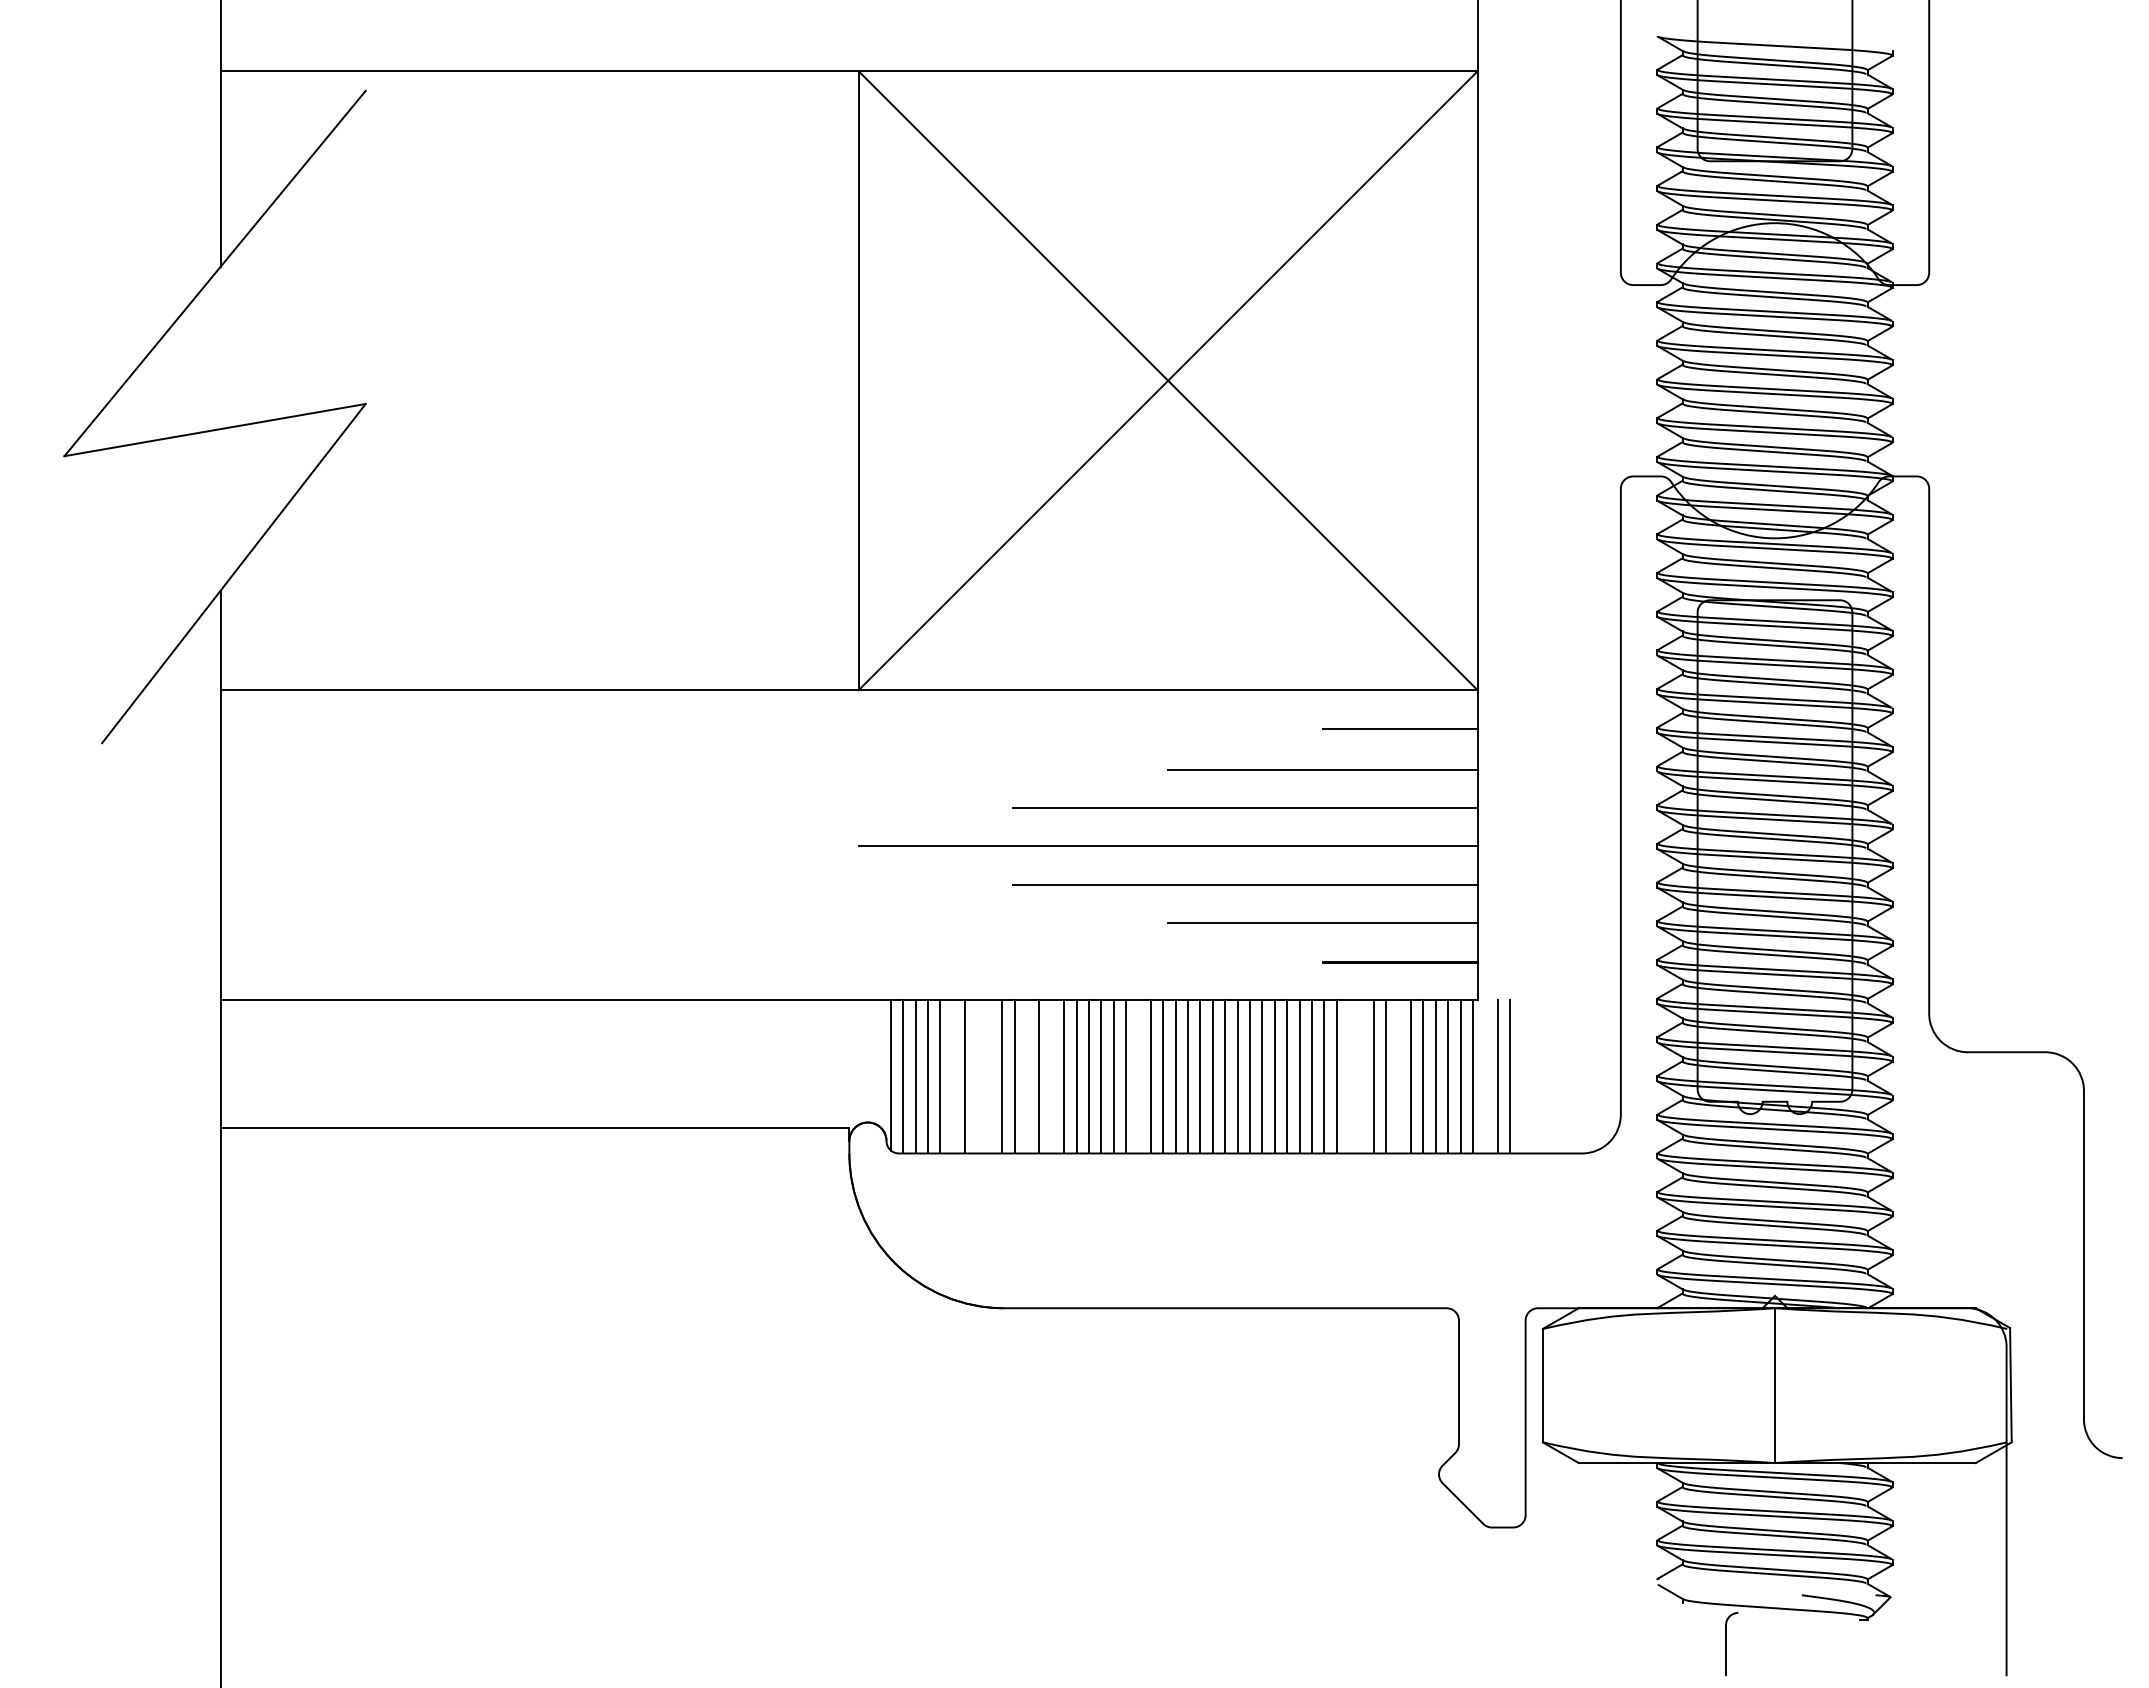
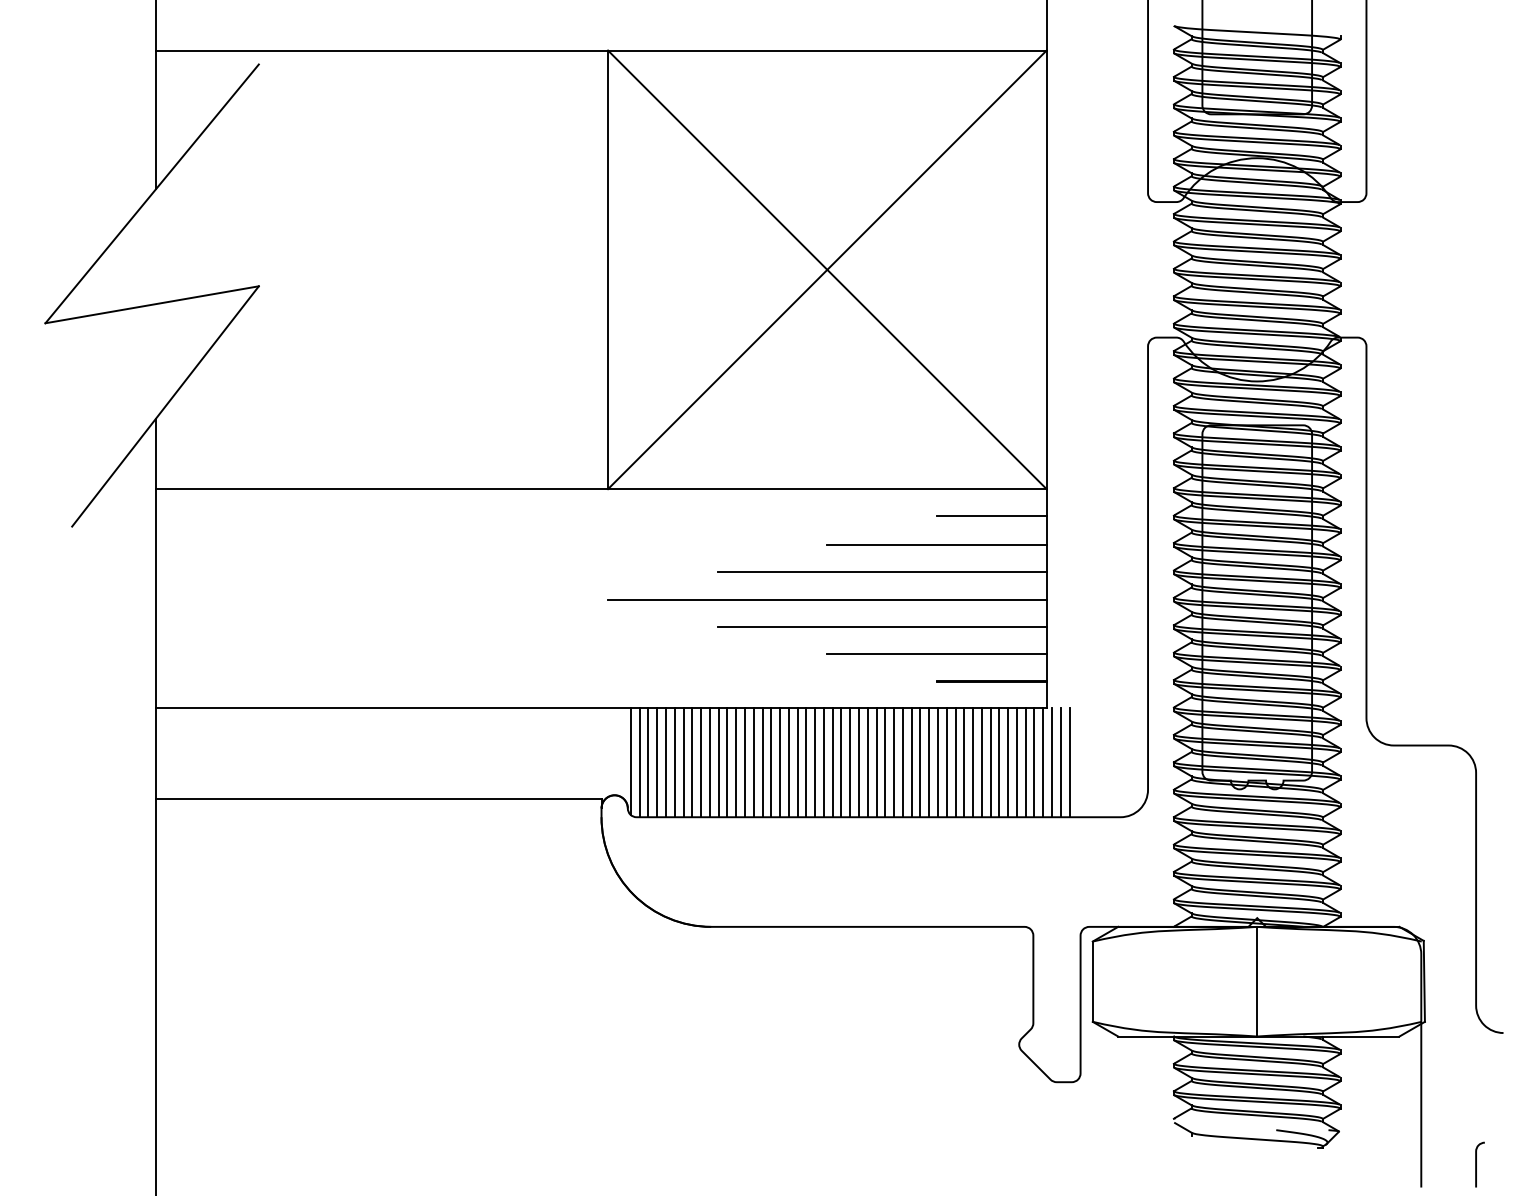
line: (952, 1076) -> (674, 762), added
line: (977, 1076) -> (692, 762), added
line: (989, 1076) -> (700, 762), added
line: (1027, 1076) -> (727, 762), added
line: (1051, 1076) -> (744, 762), added
line: (1138, 1076) -> (806, 762), added
line: (1349, 1076) -> (955, 762), added
line: (1361, 1076) -> (964, 762), added
line: (1398, 1076) -> (990, 762), added
line: (1485, 1076) -> (1052, 762), added
curve: (1726, 1644) -> (1476, 1165), moved

